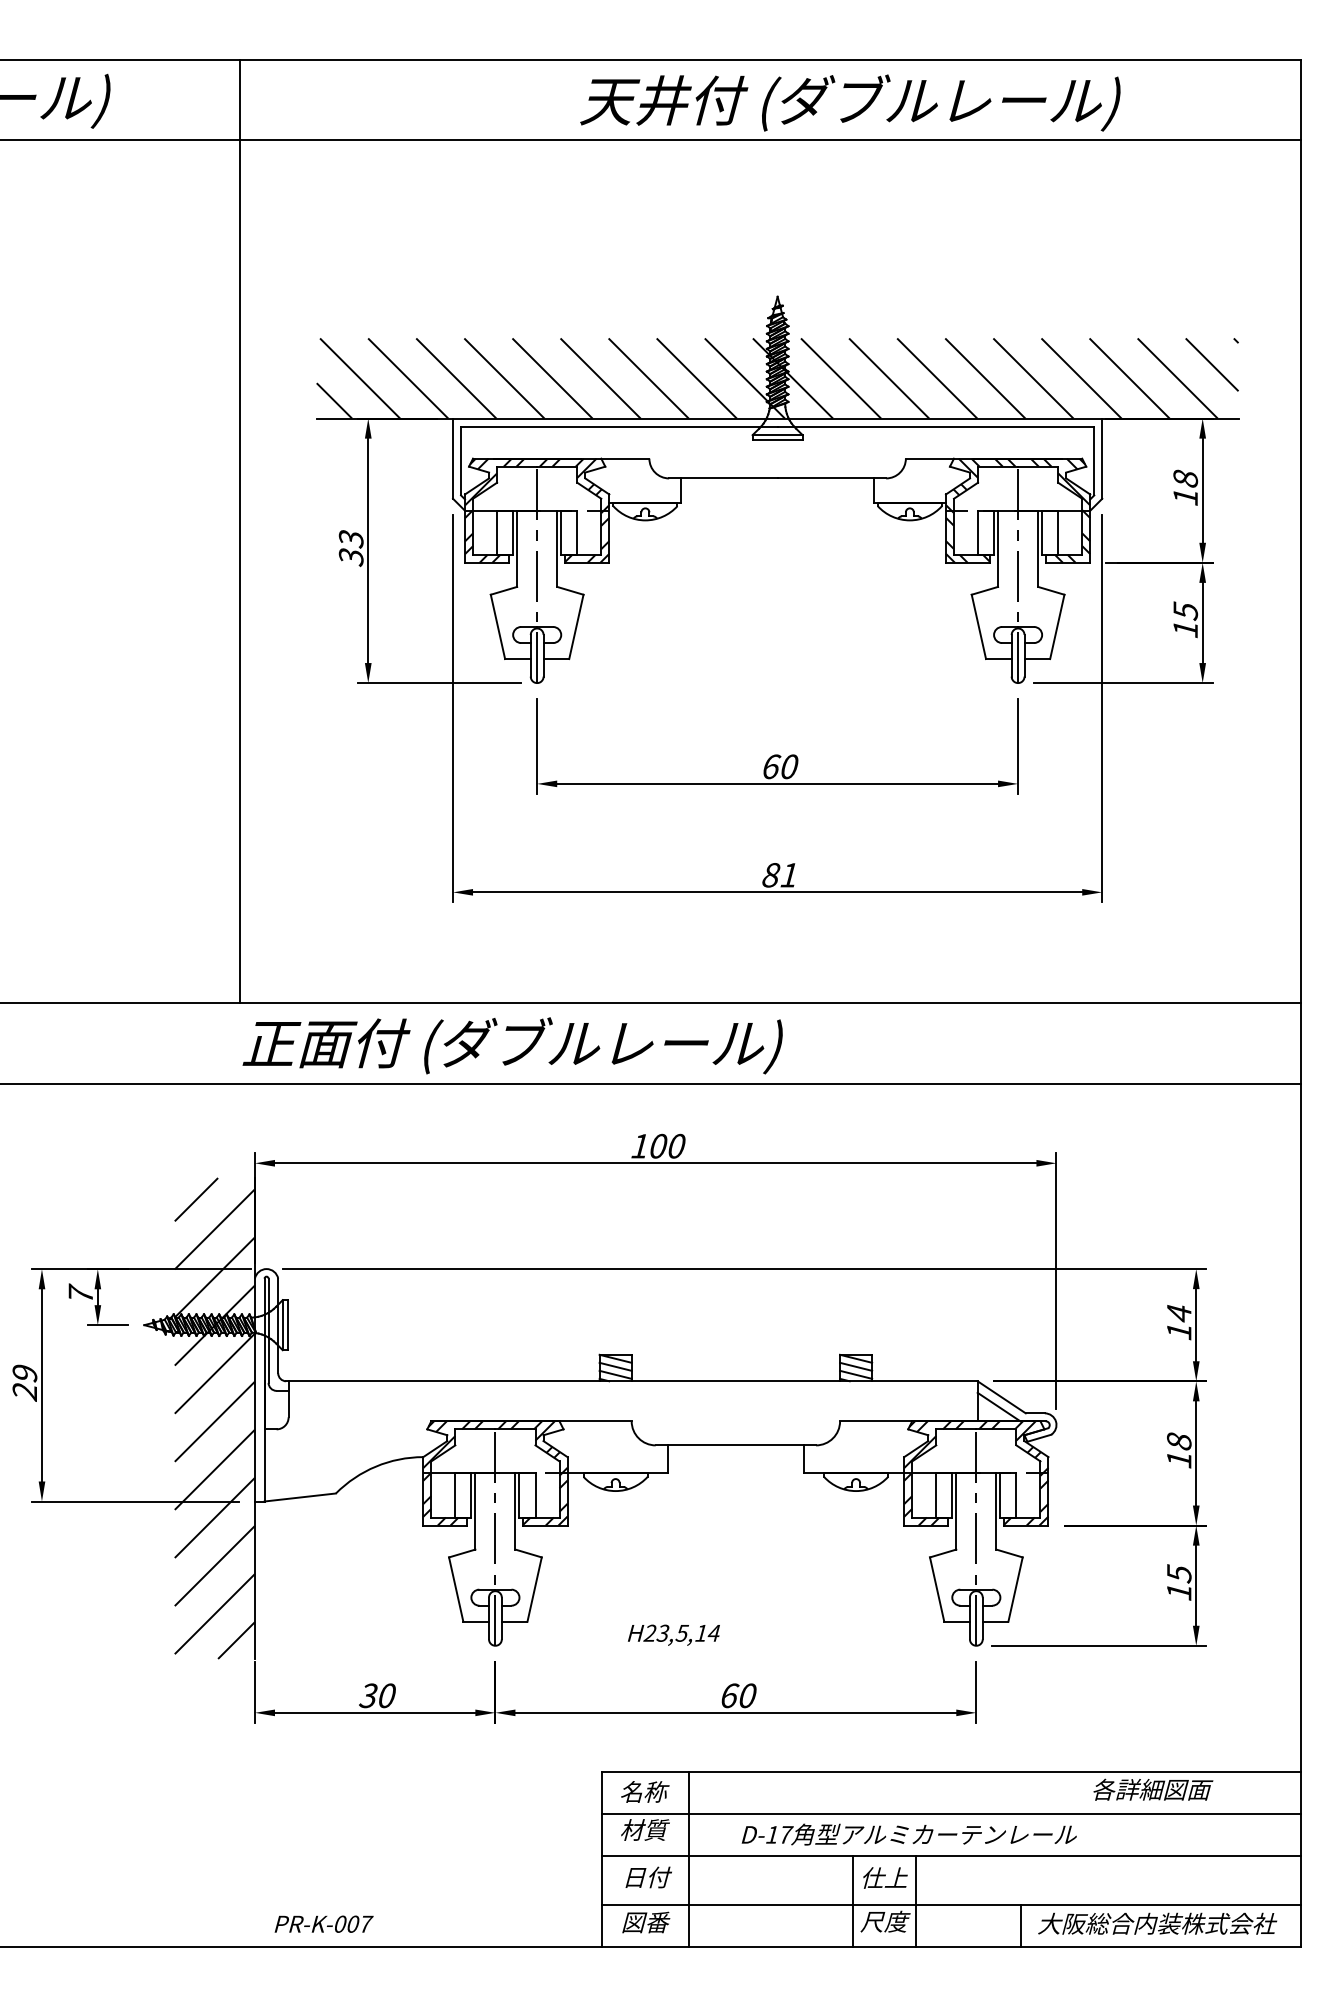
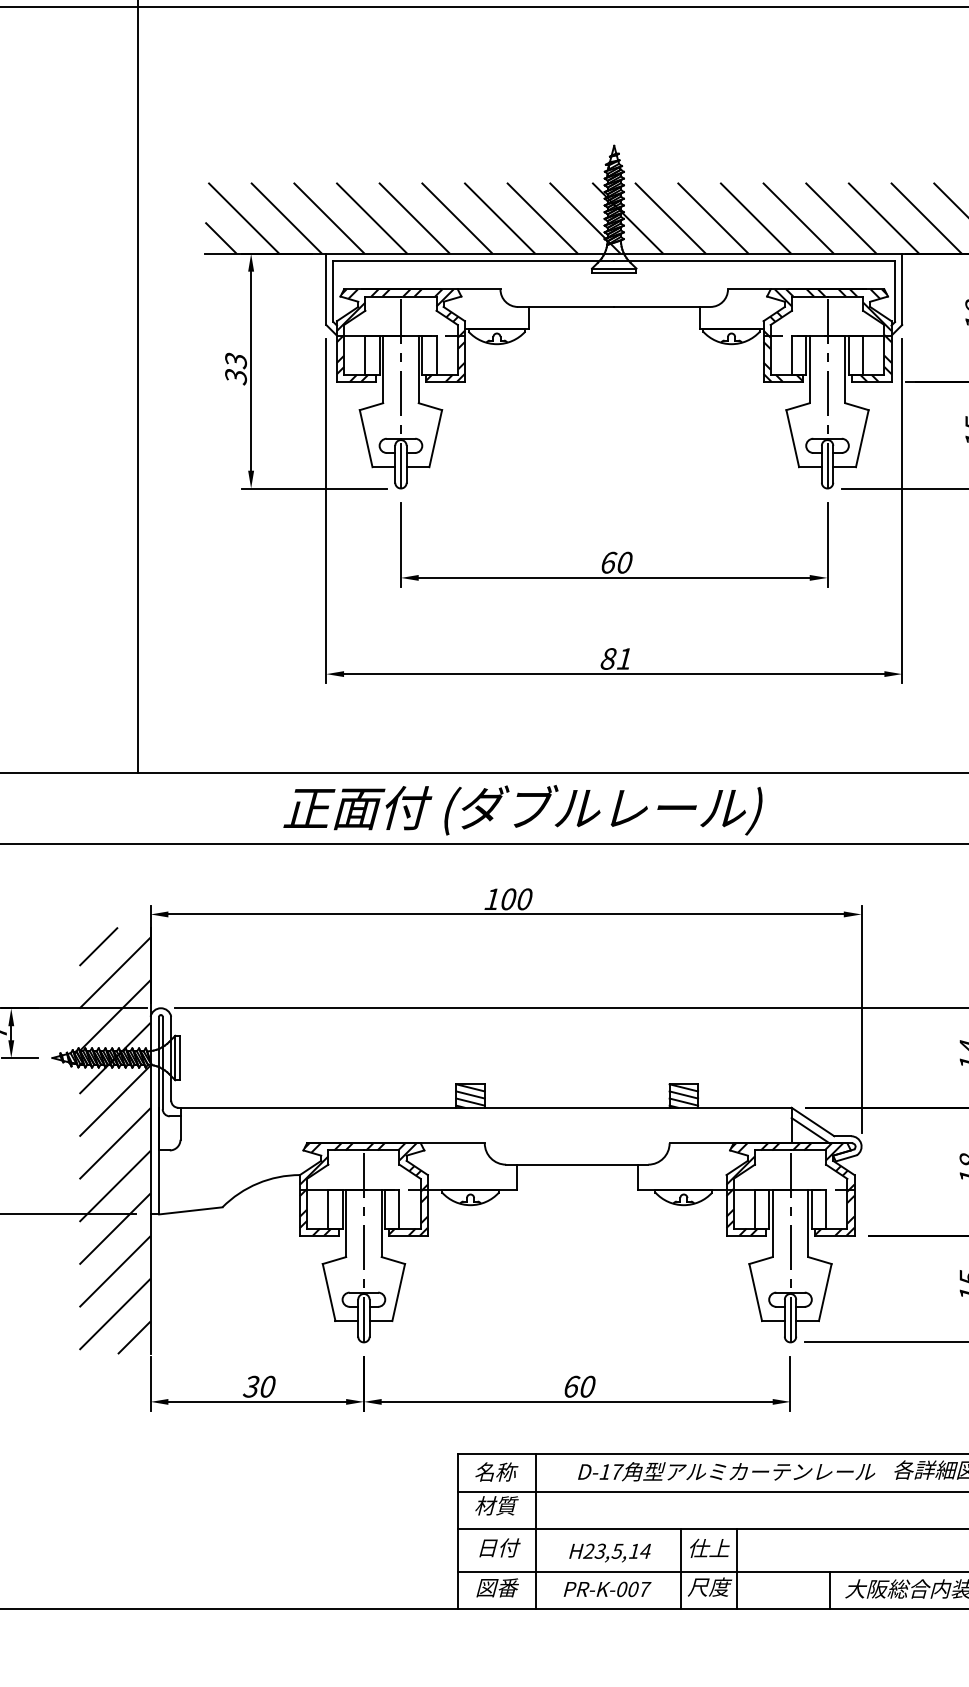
text: (512, 1045) -> (522, 809), moved
text: (673, 1634) -> (609, 1552), moved
text: (908, 1834) -> (725, 1471), moved
text: (323, 1923) -> (607, 1588), moved

